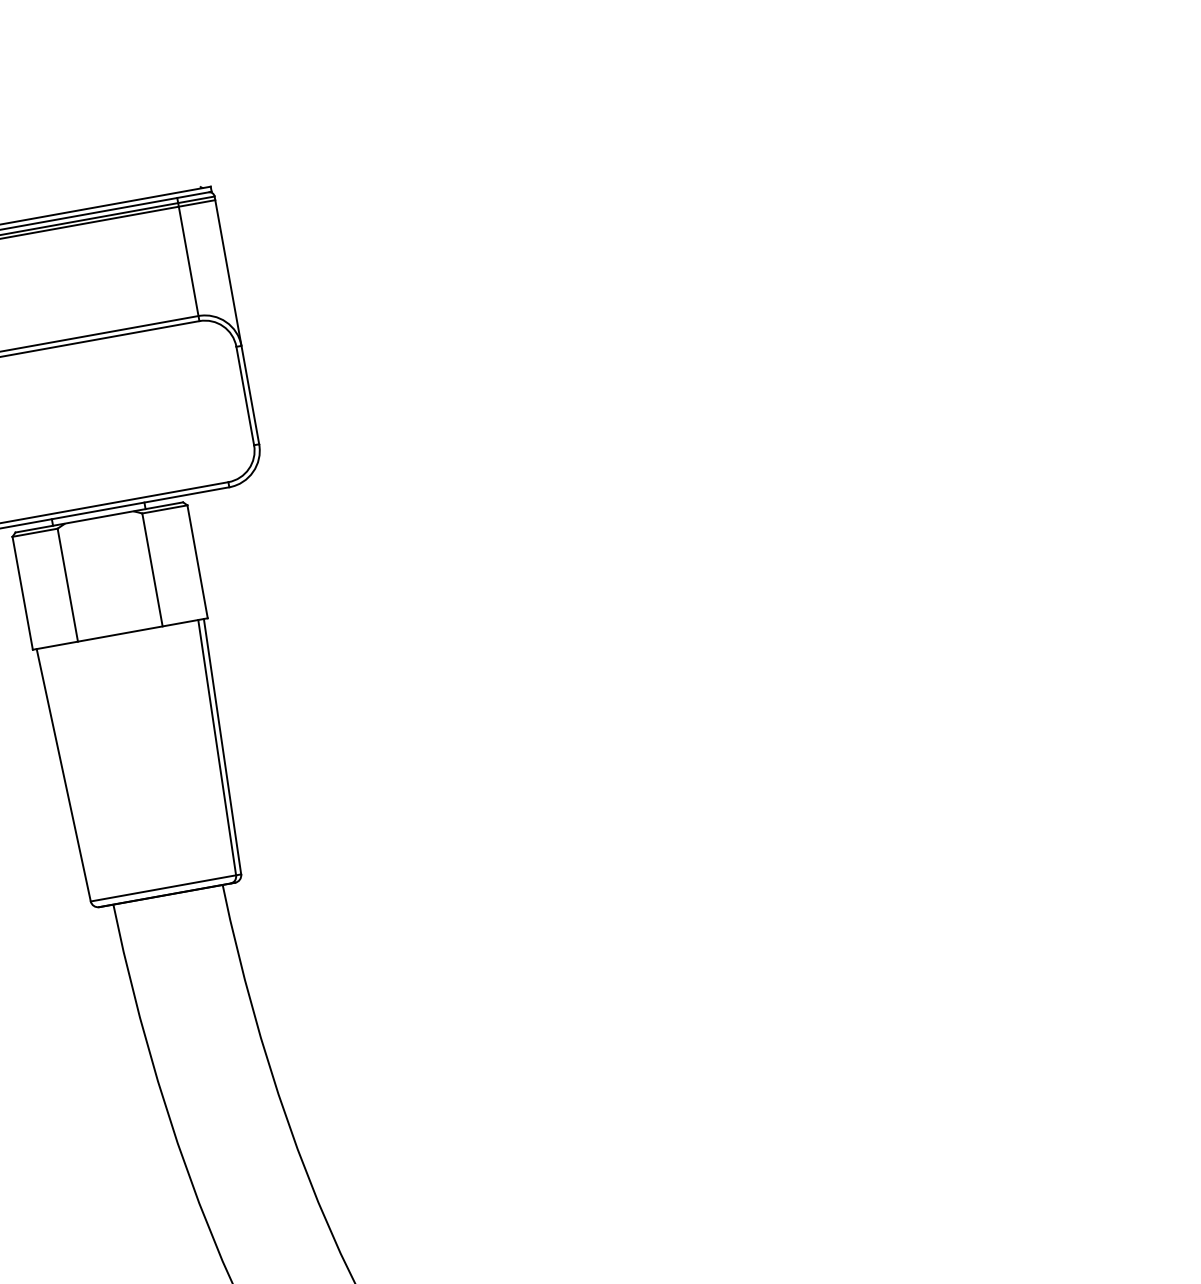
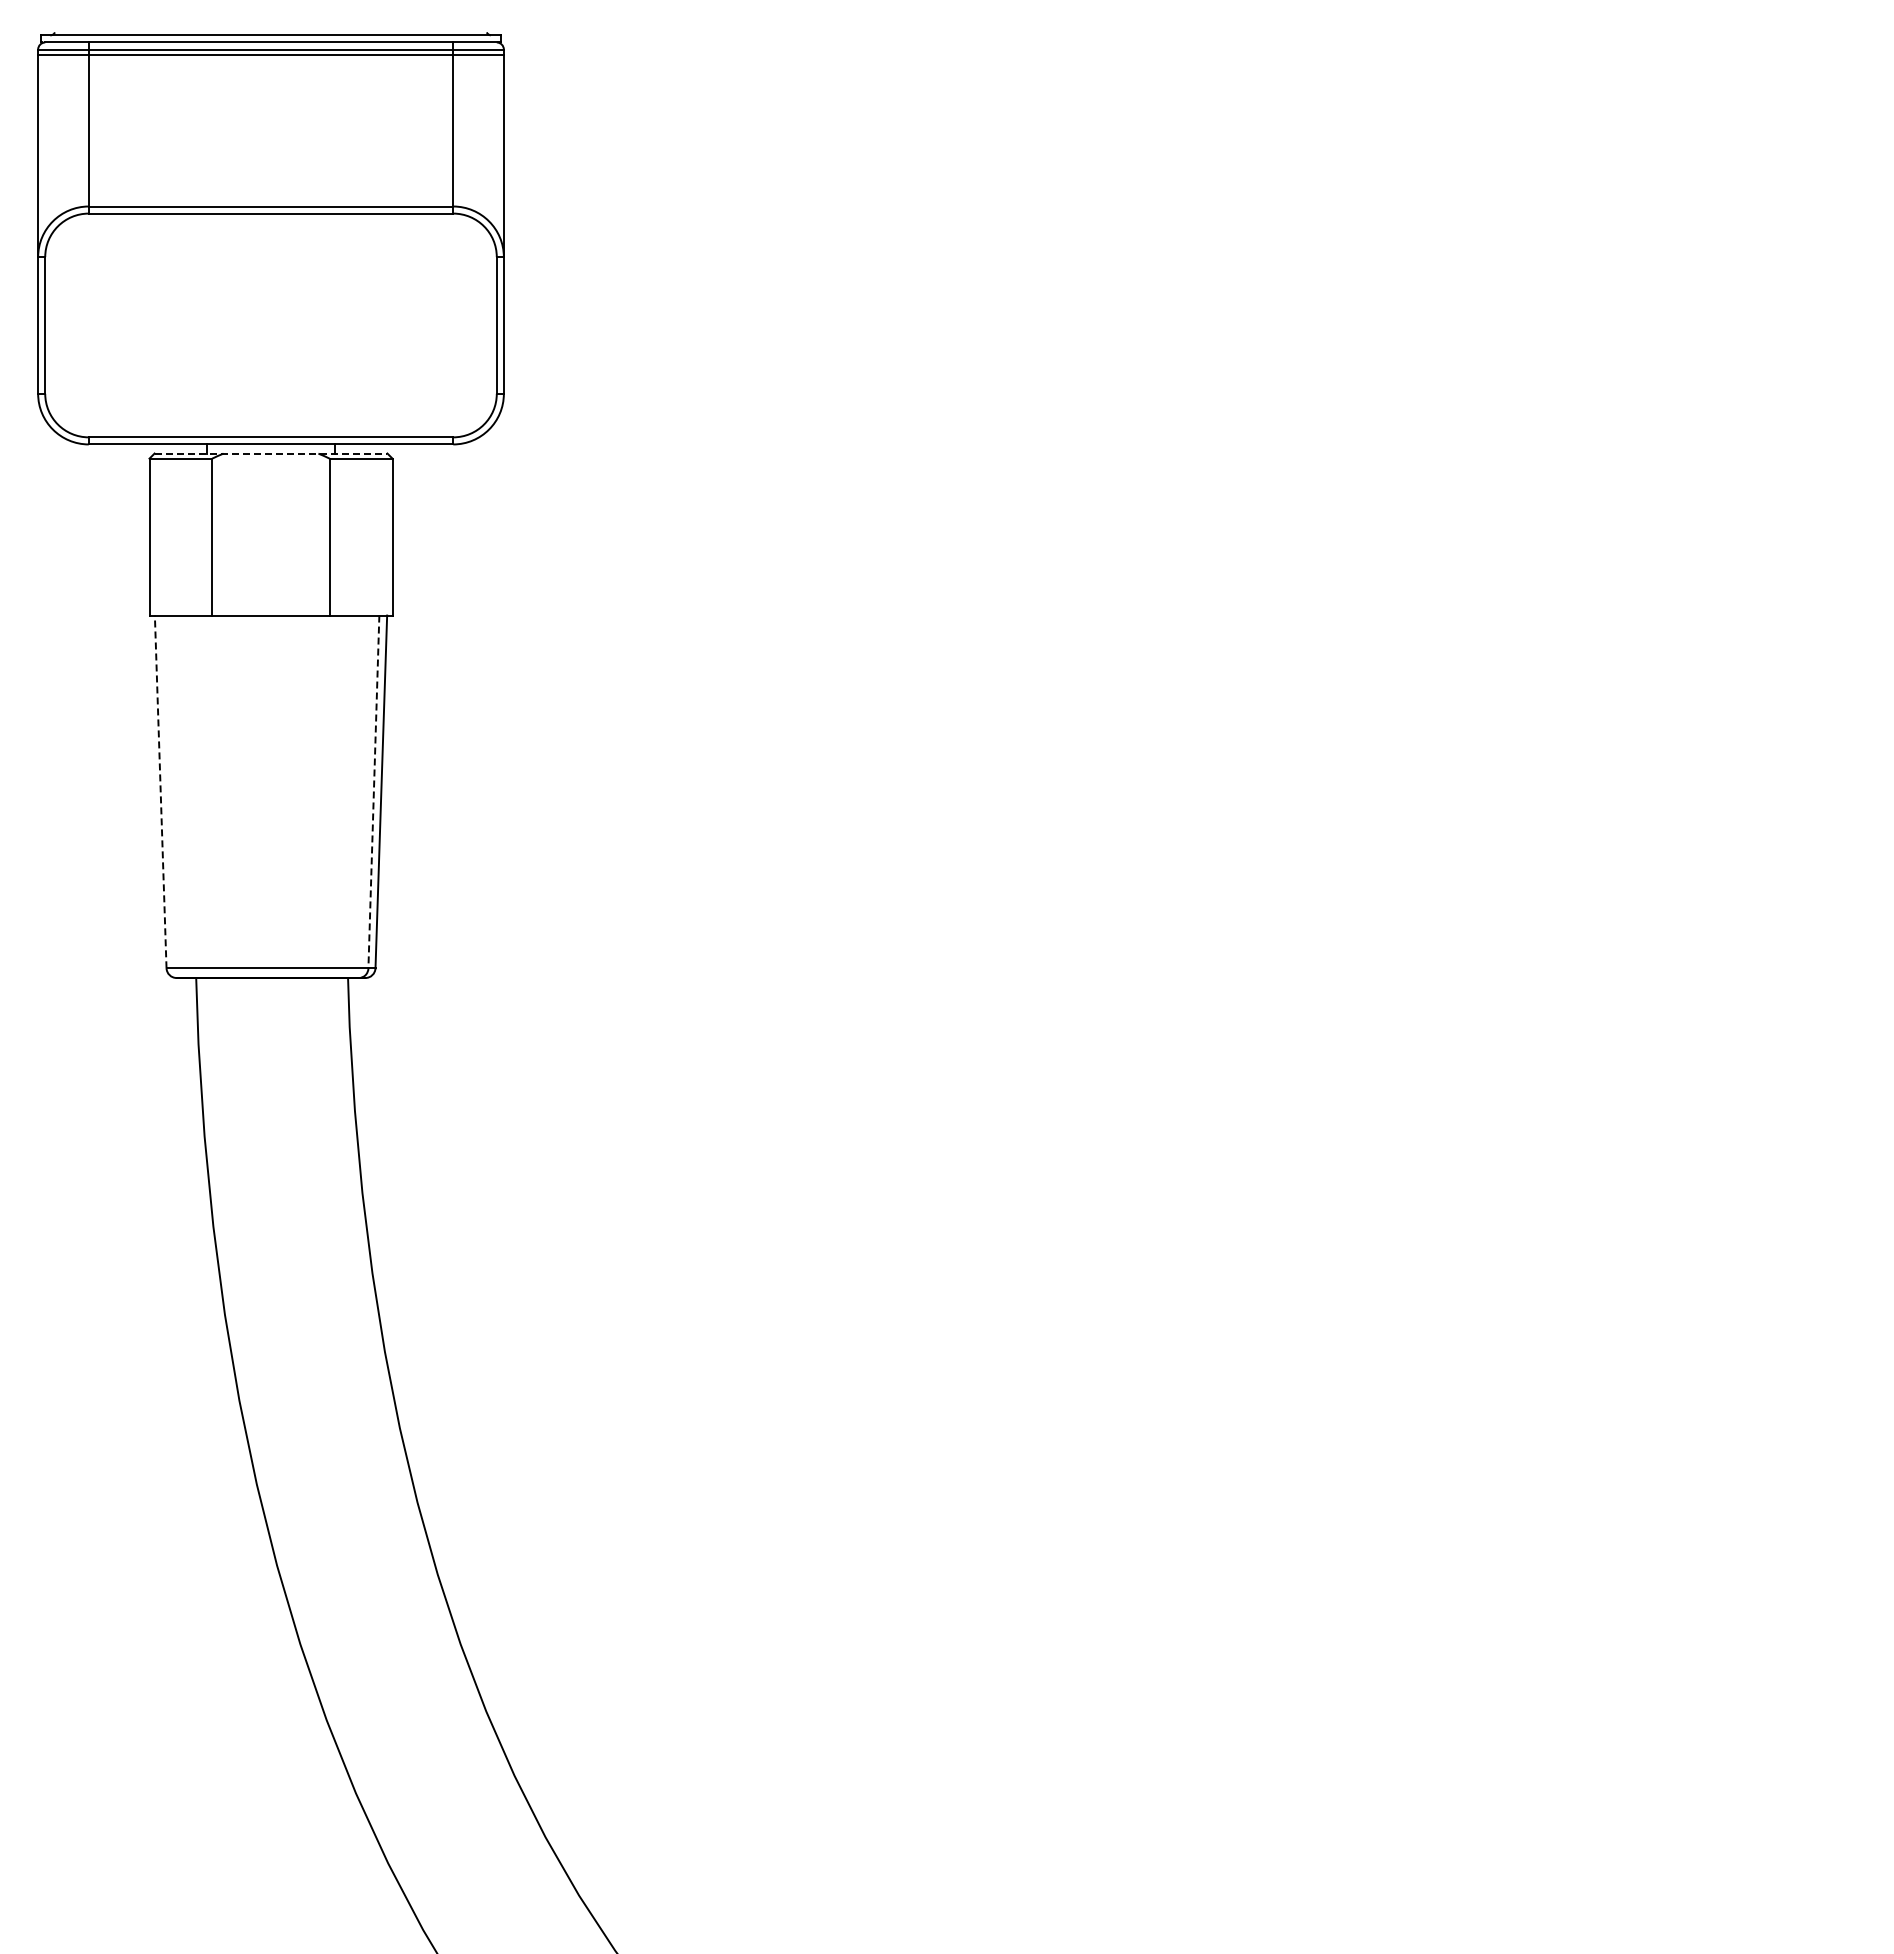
line: (99, 517) -> (271, 453), solid -> dashed
line: (216, 748) -> (373, 792), solid -> dashed
line: (63, 774) -> (160, 791), solid -> dashed

